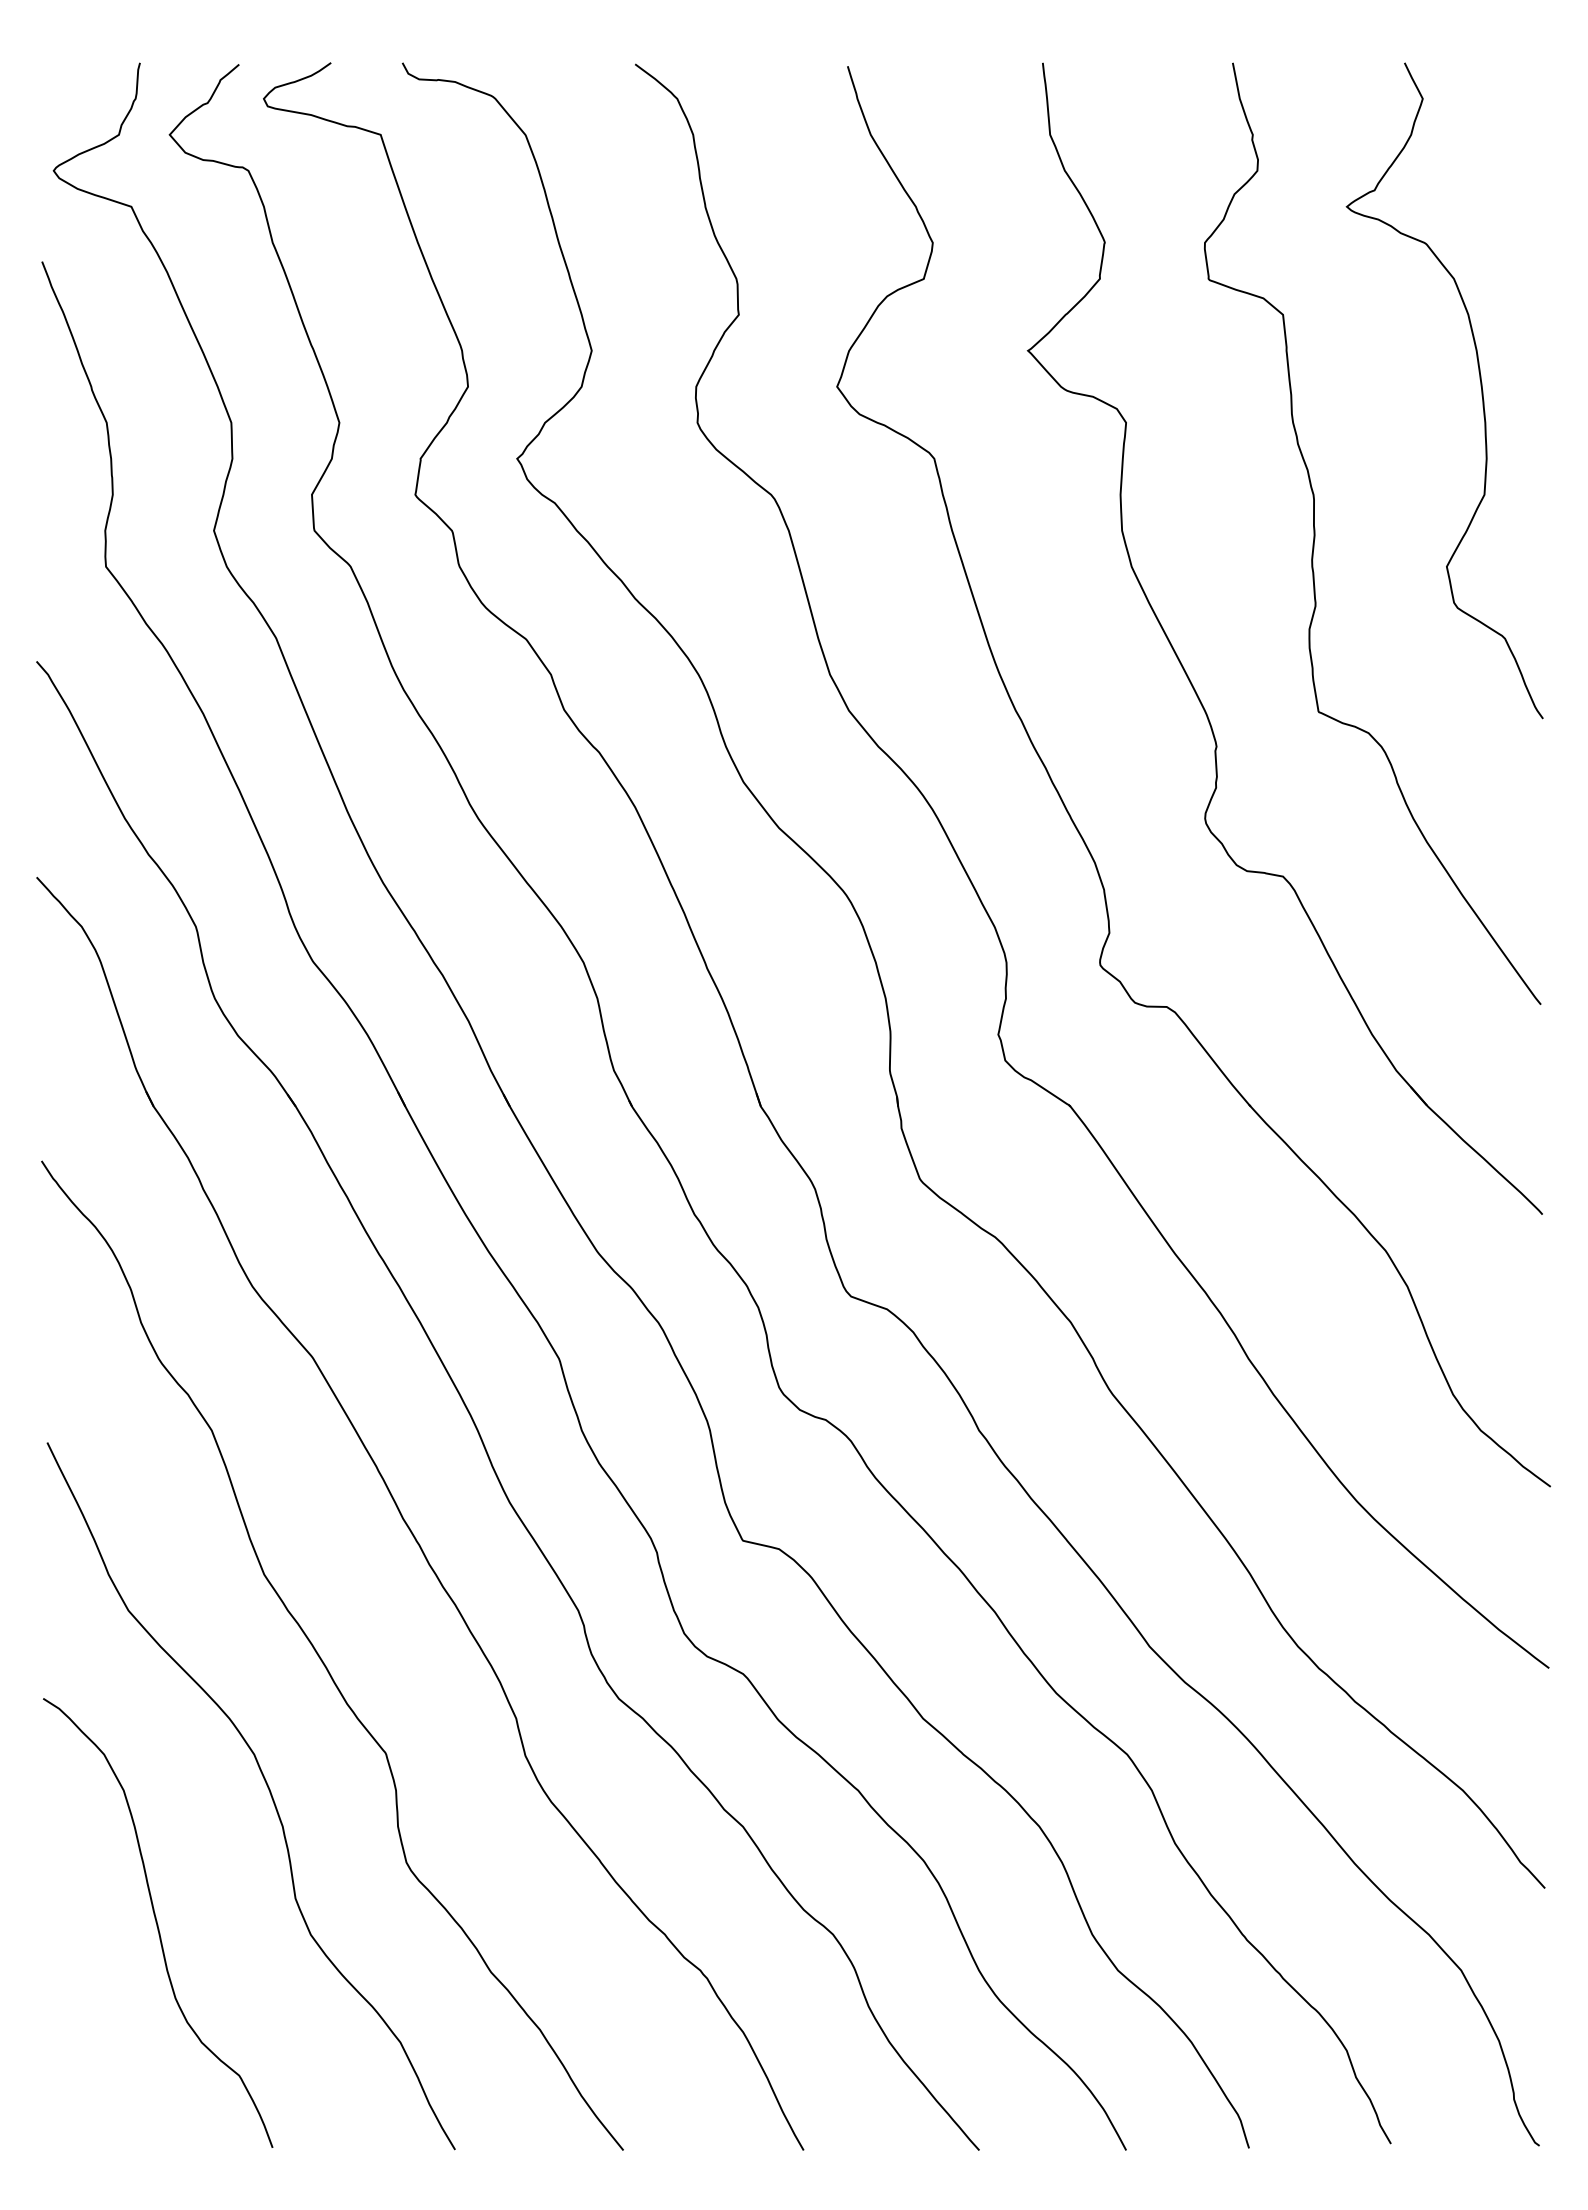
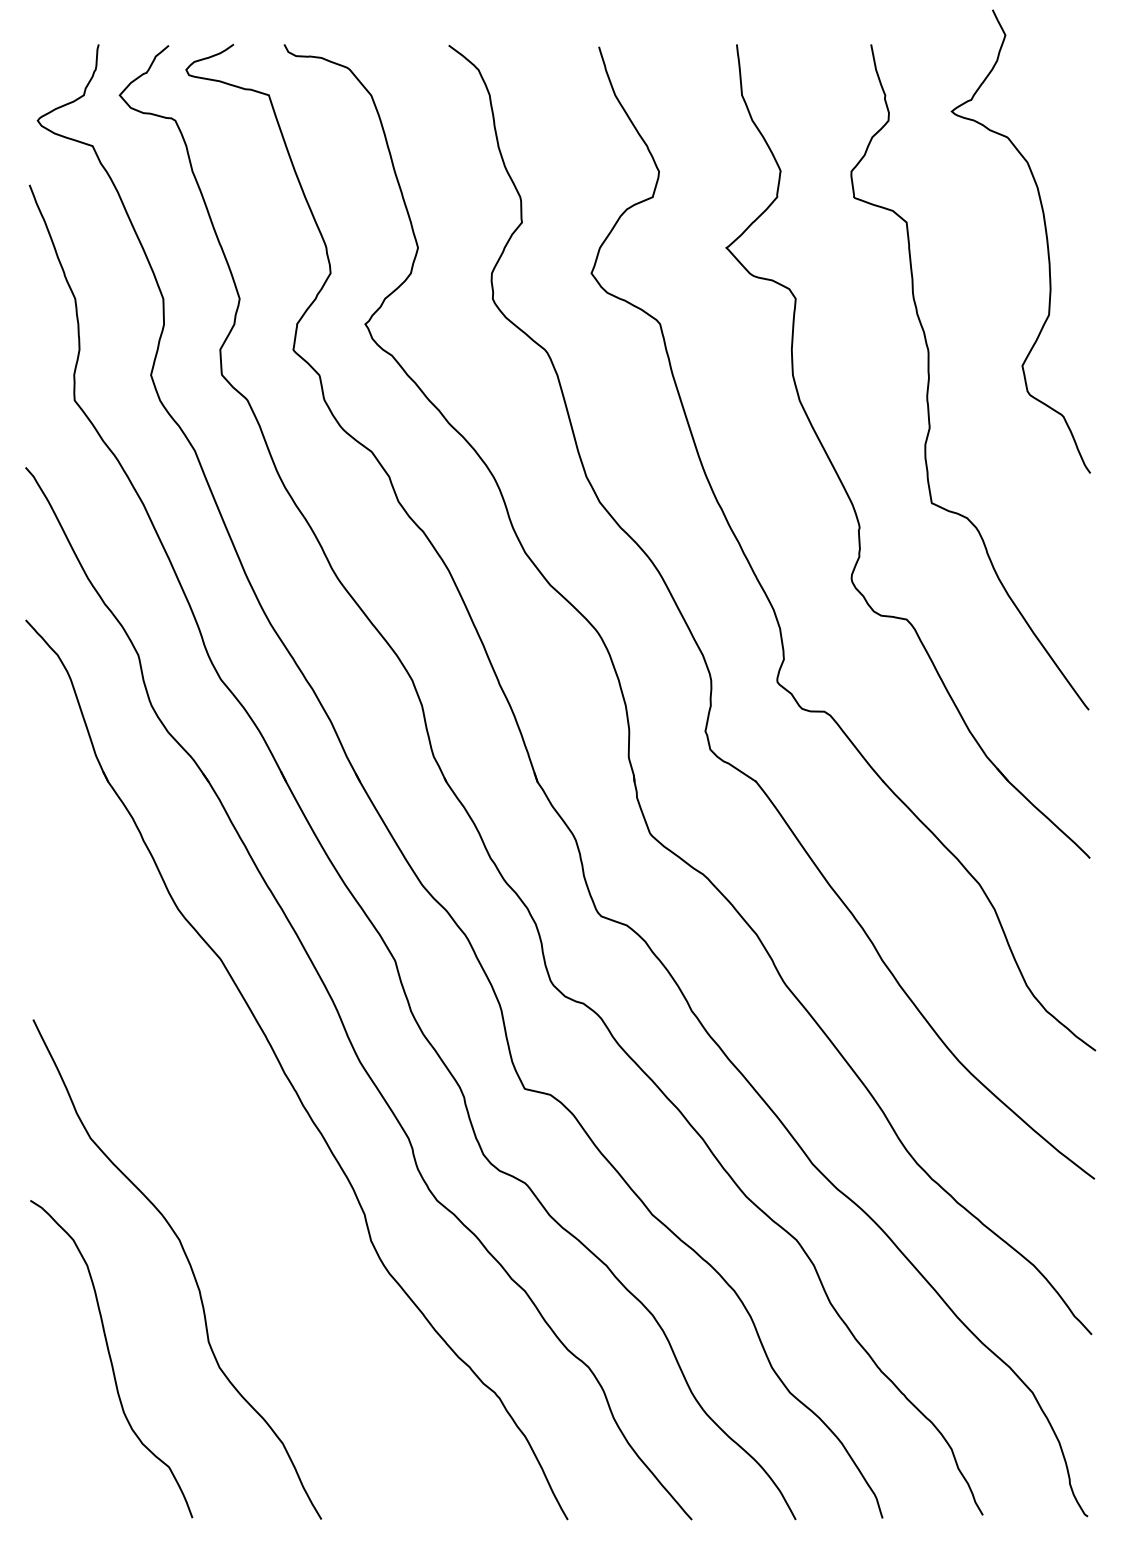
curve: (1480, 386) -> (1046, 238), moved
curve: (324, 1662) -> (229, 1175), removed

